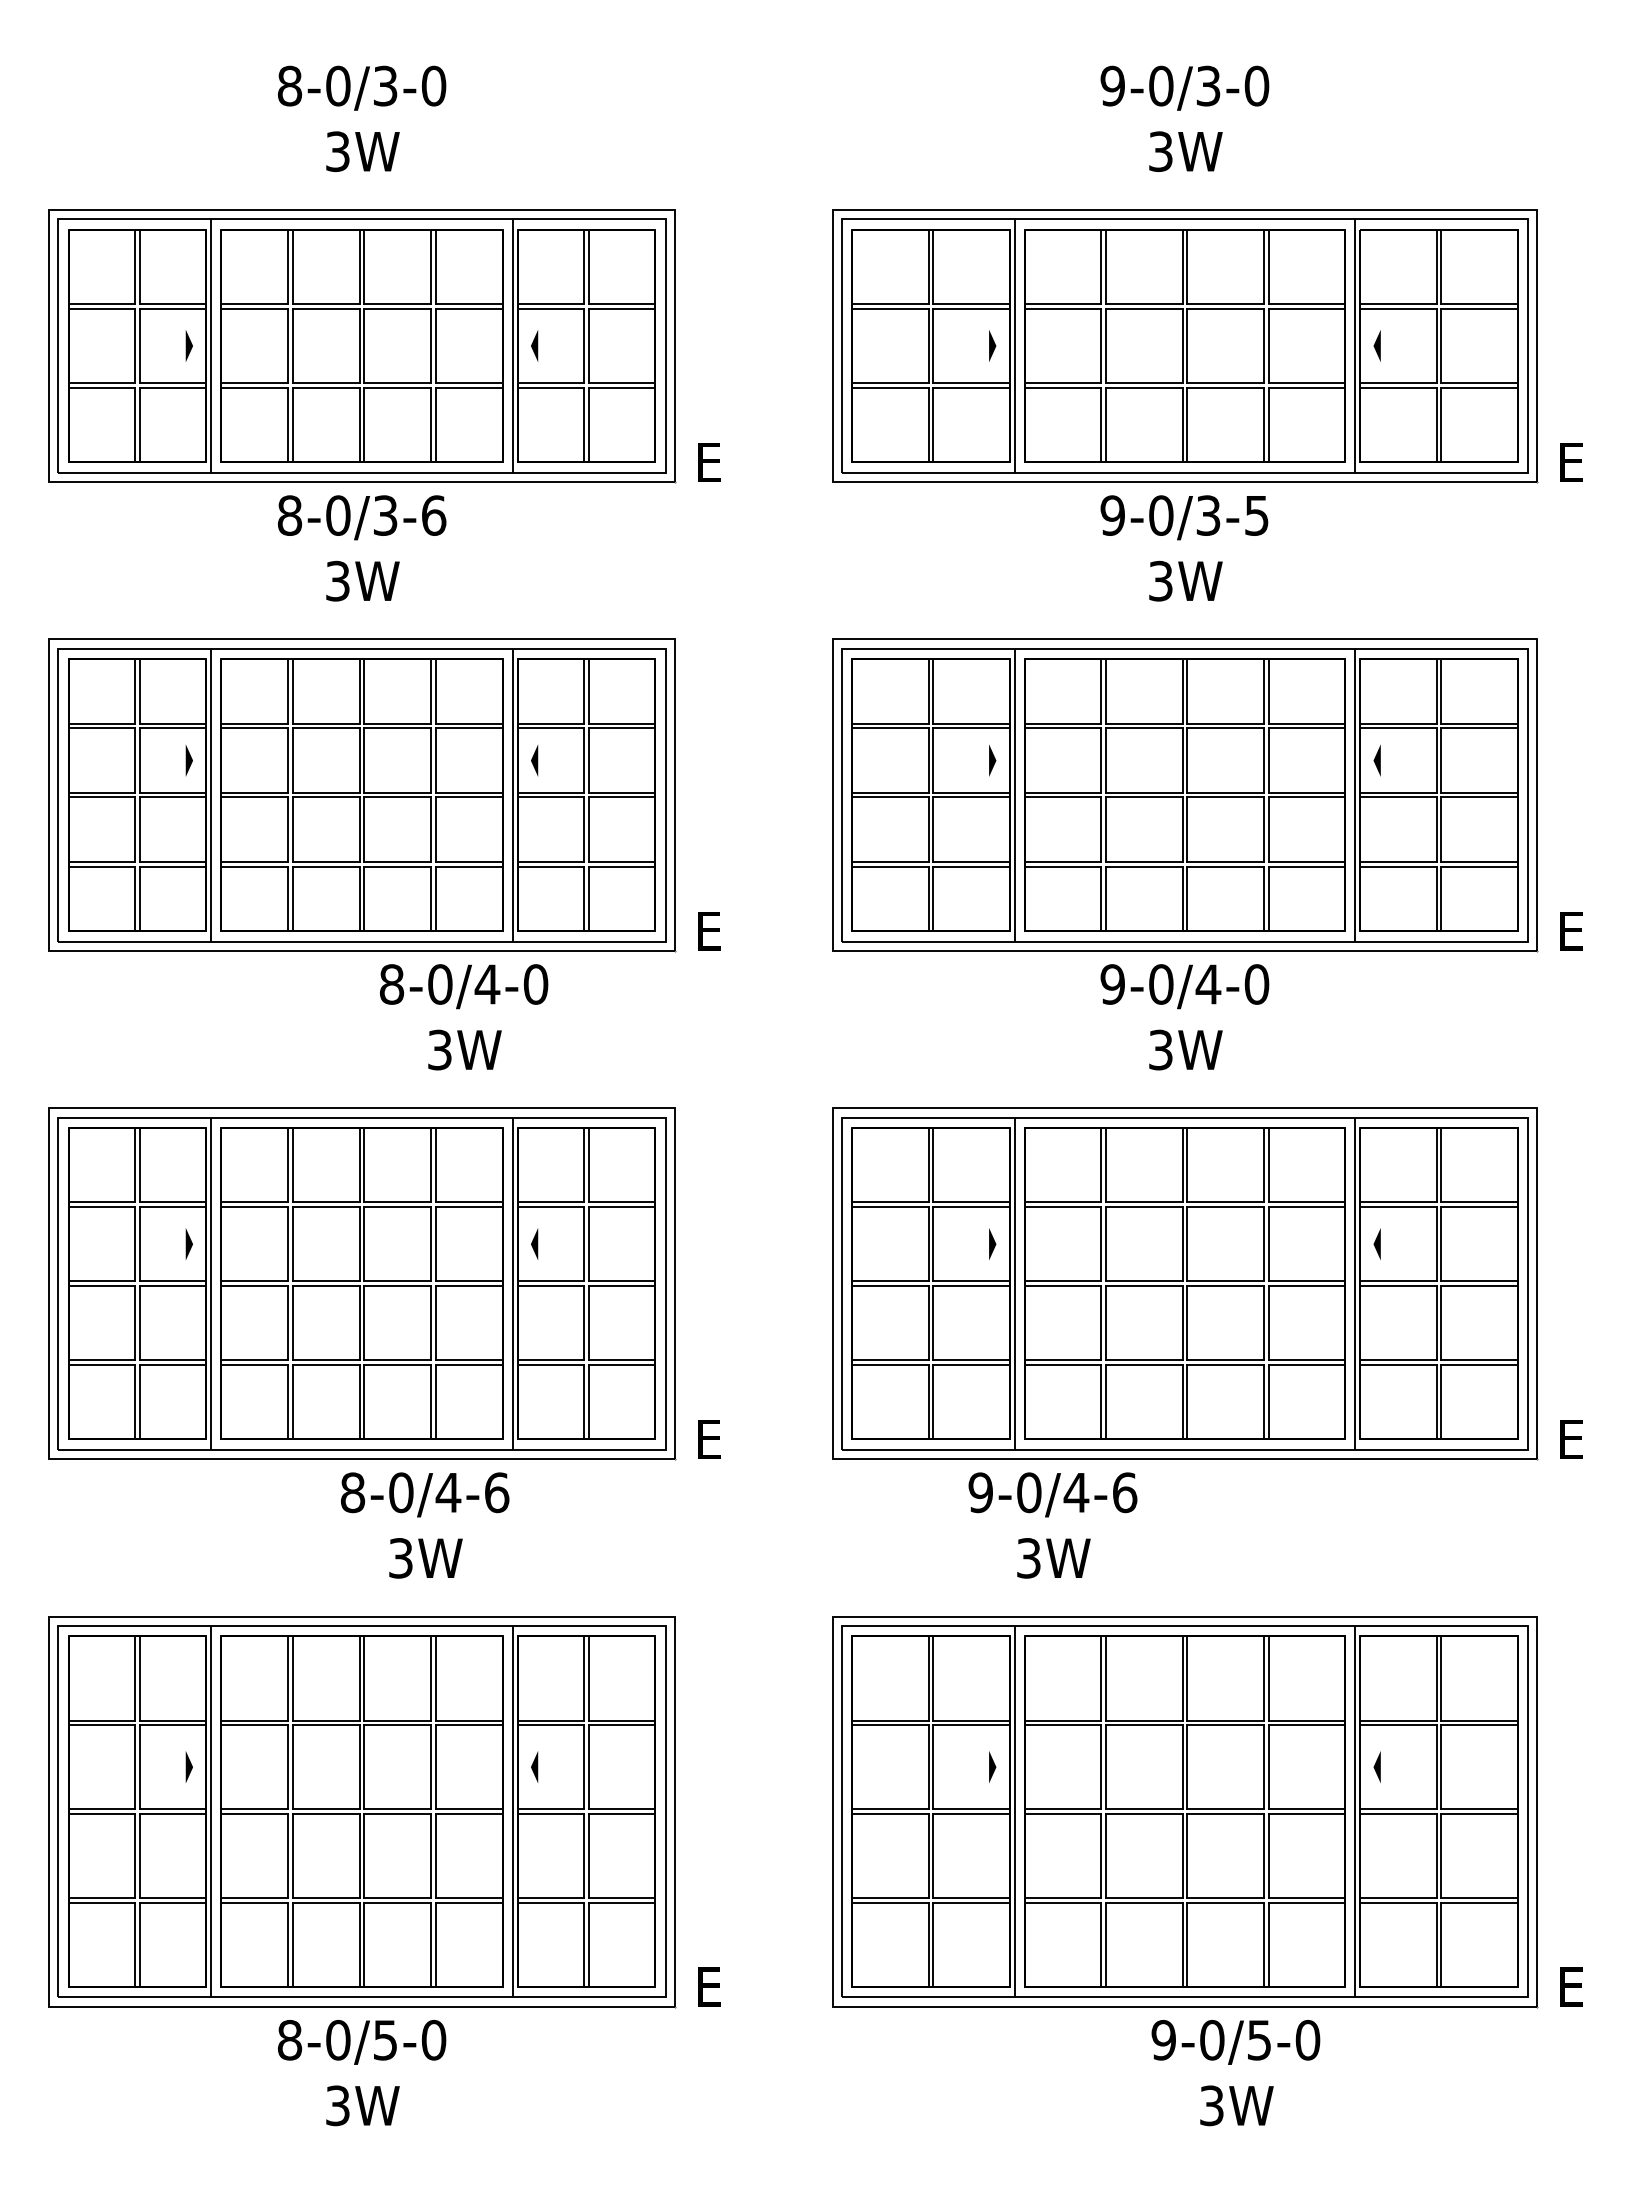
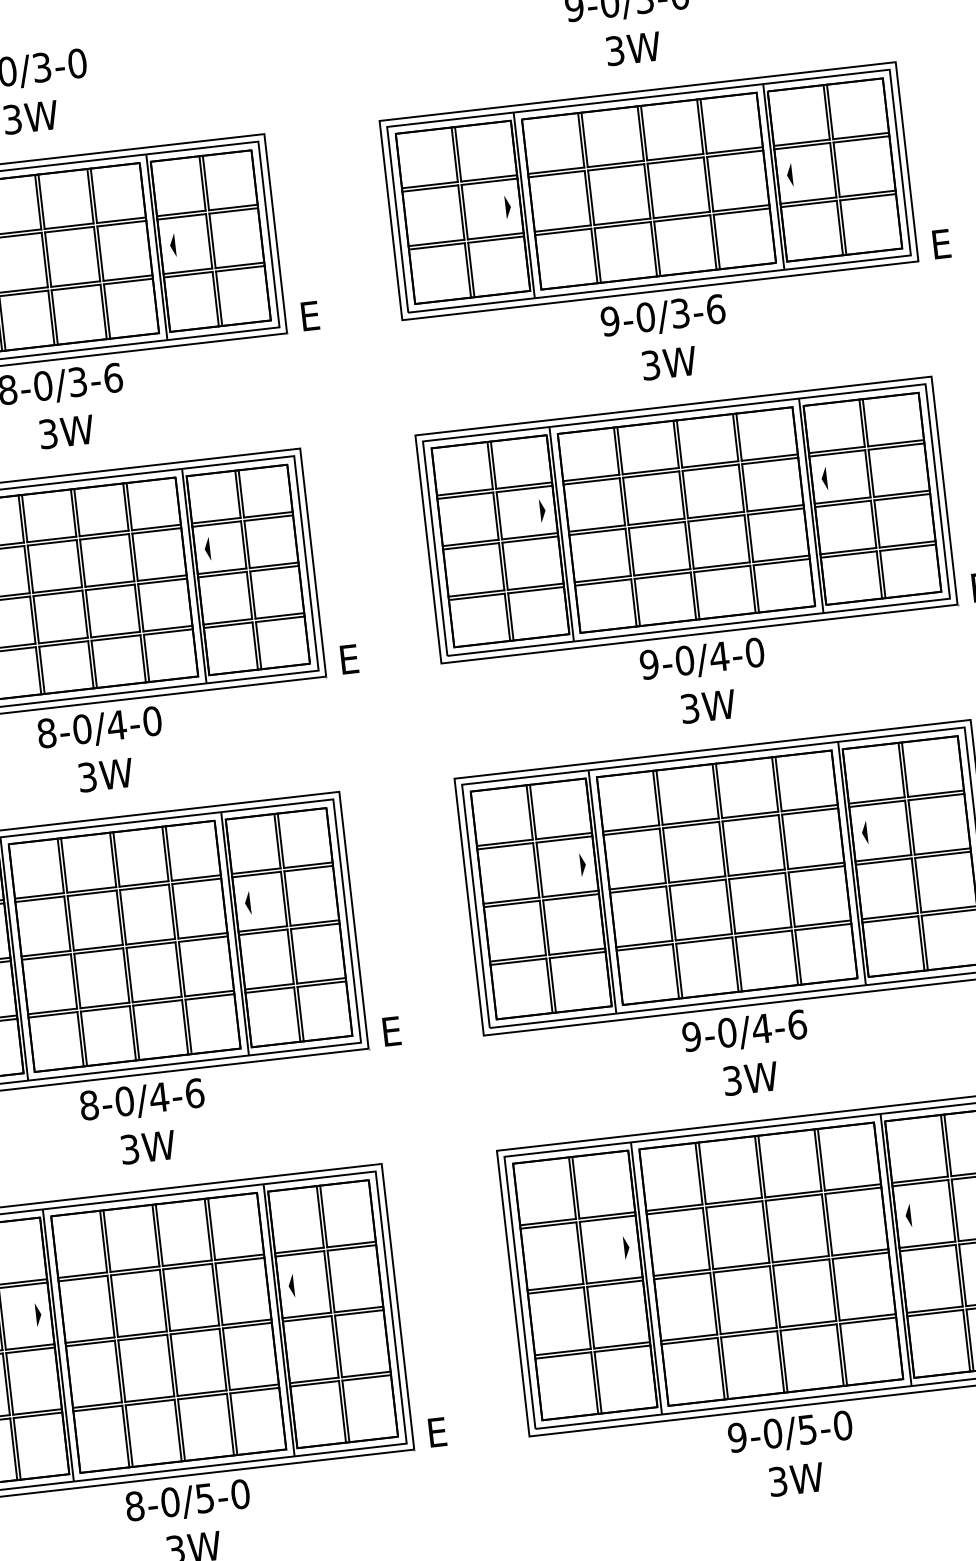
text: (1257, 515) -> (716, 309), 9-0/3-5 -> 9-0/3-6
text: (464, 1017) -> (102, 751), moved
text: (425, 1525) -> (145, 1123), moved
text: (1052, 1525) -> (747, 1054), moved
text: (1235, 2073) -> (792, 1456), moved

